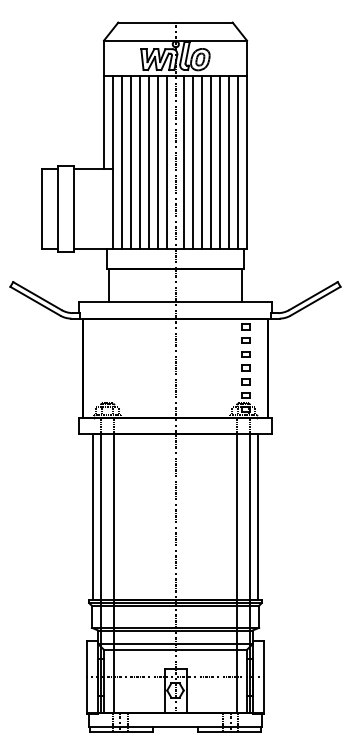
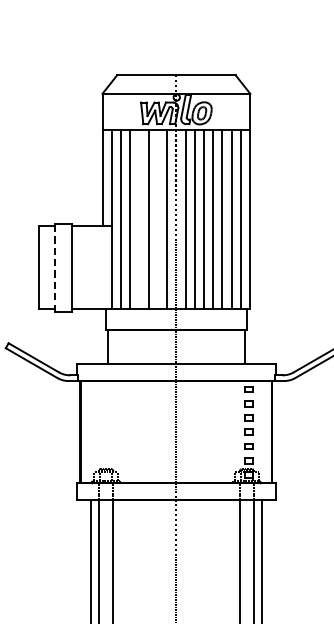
line: (139, 161) -> (139, 218), removed
line: (157, 161) -> (157, 218), removed
line: (58, 208) -> (55, 267), solid -> dashed

